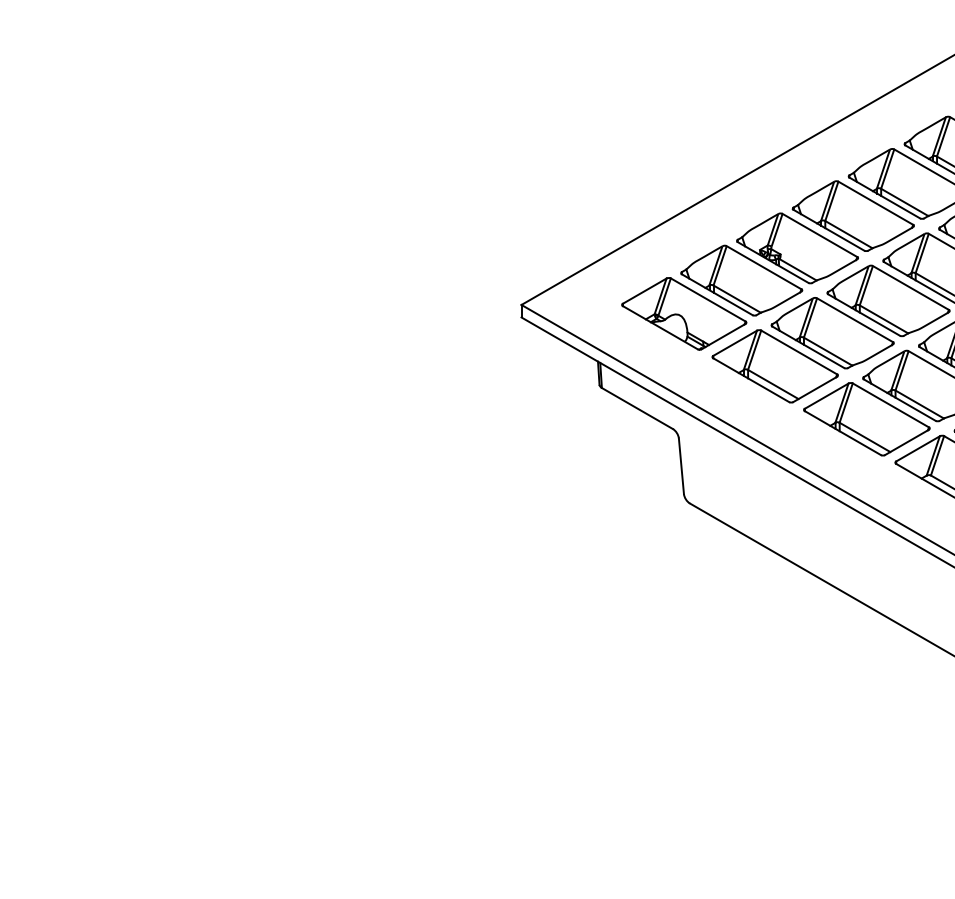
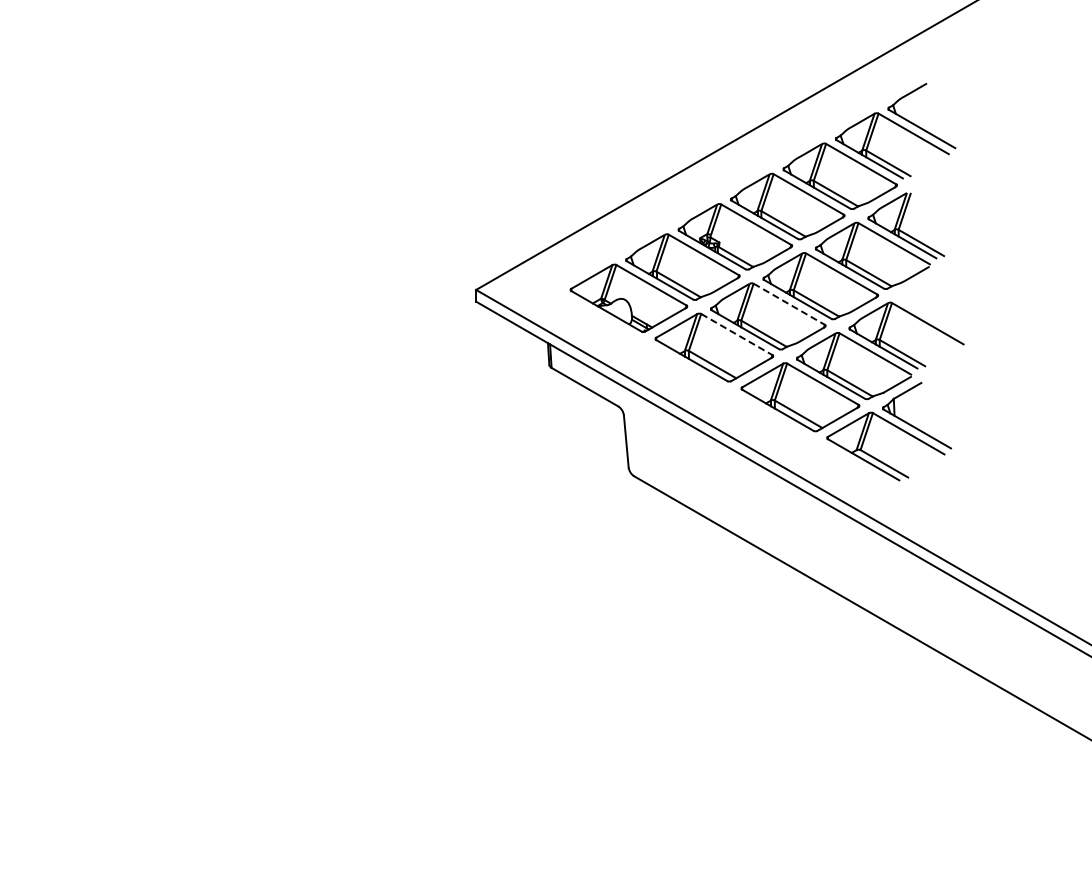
line: (855, 320) -> (789, 304), solid -> dashed
line: (799, 352) -> (737, 334), solid -> dashed

